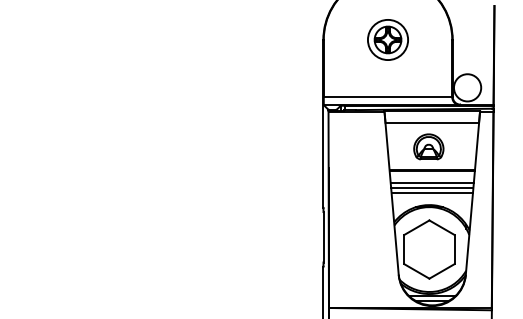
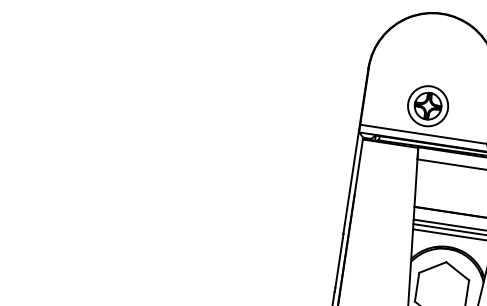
part: (387, 39) -> (427, 105), moved
part: (428, 146) -> (456, 188), removed

